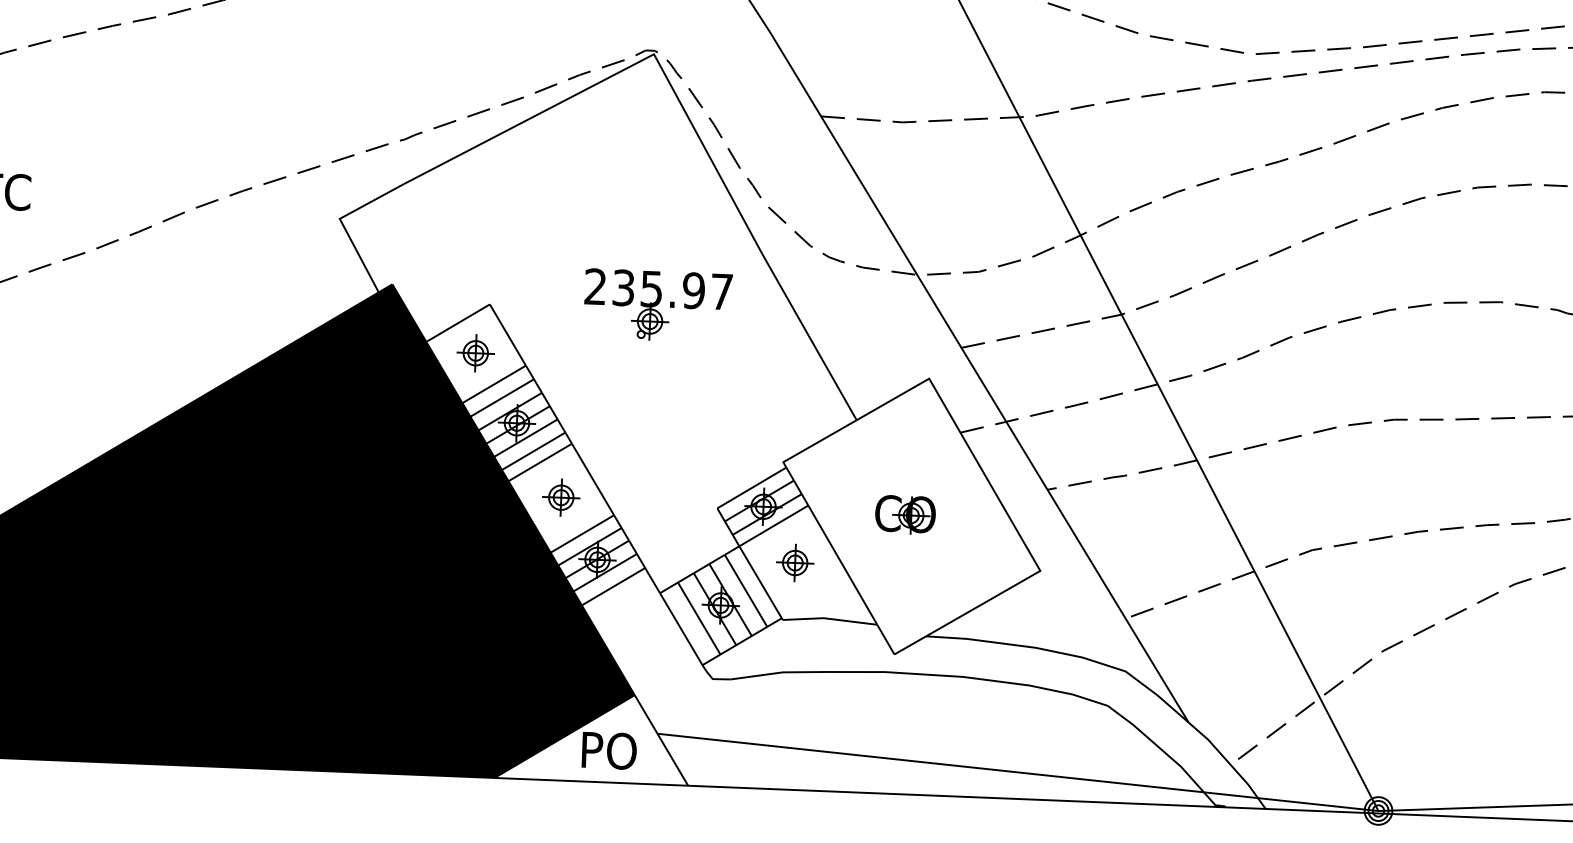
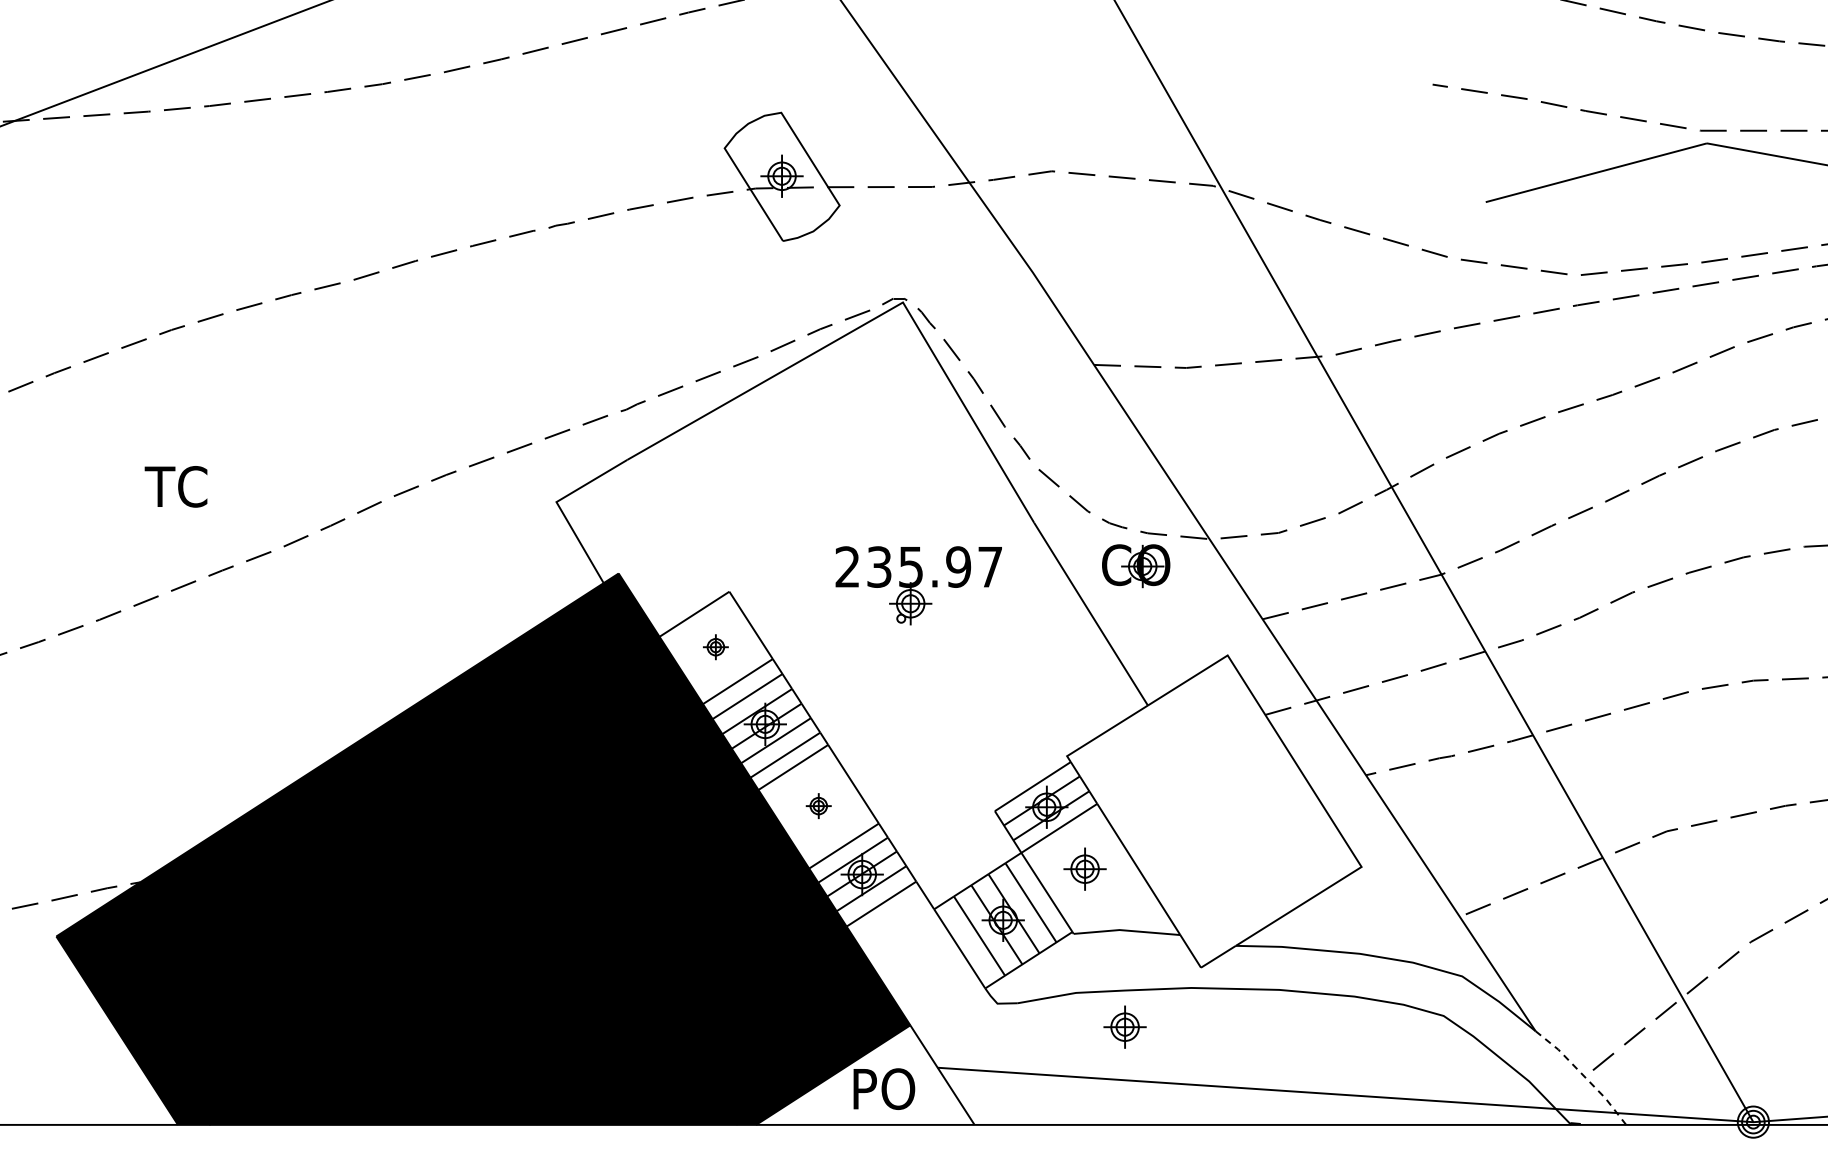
part: (475, 352) -> (715, 646), size x0.6
part: (561, 497) -> (818, 805), size x0.6
part: (905, 515) -> (1136, 566), moved
part: (824, 703) -> (1124, 1026), added
line: (1229, 763) -> (1583, 1075), solid -> dashed

